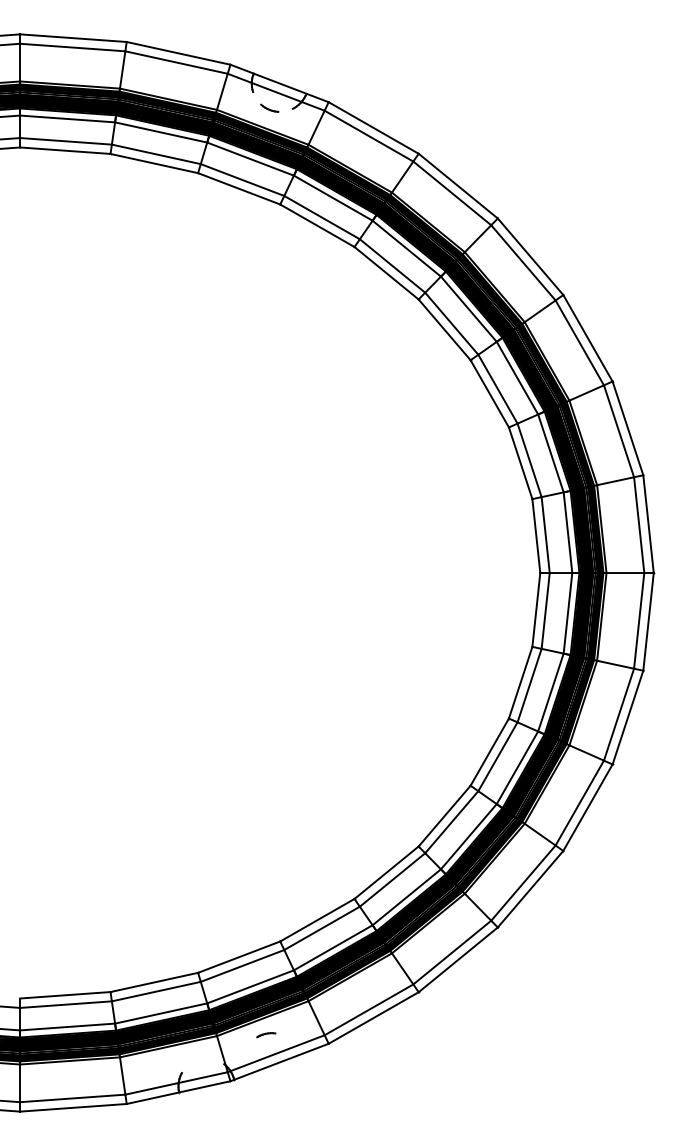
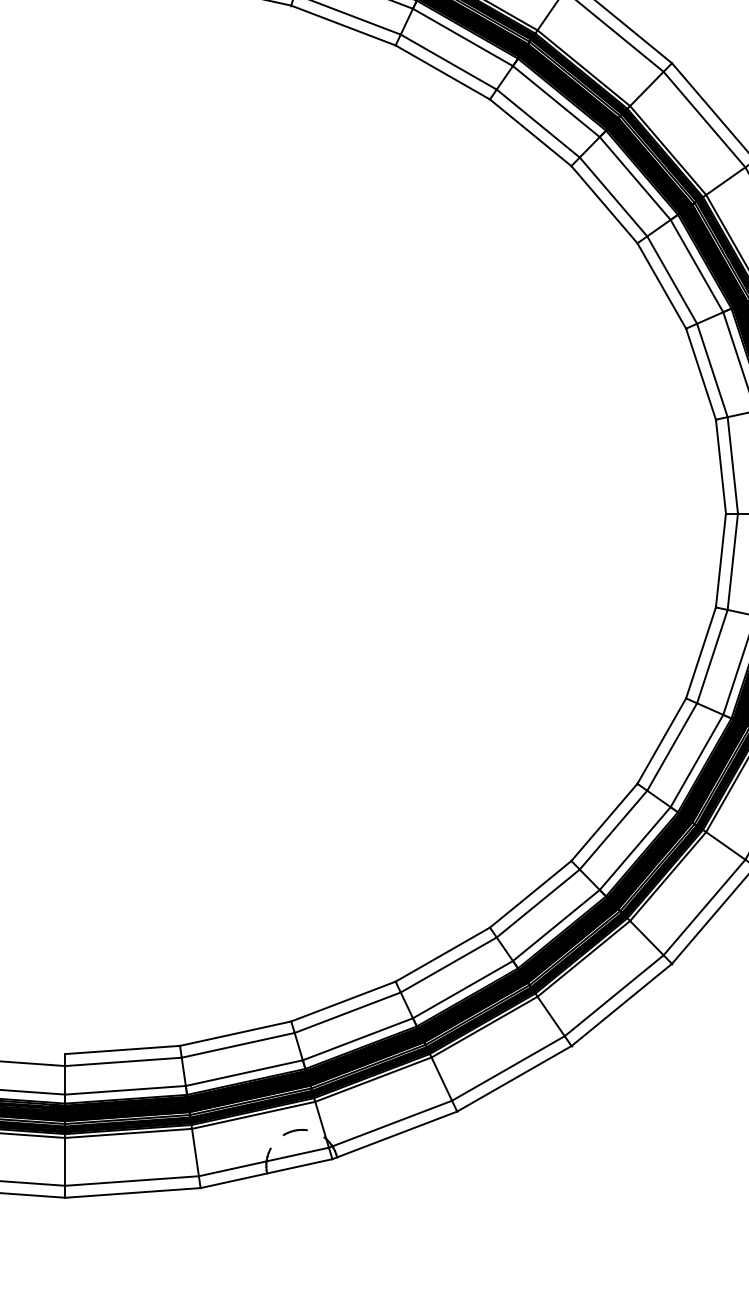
part: (266, 1035) -> (295, 1132), moved

